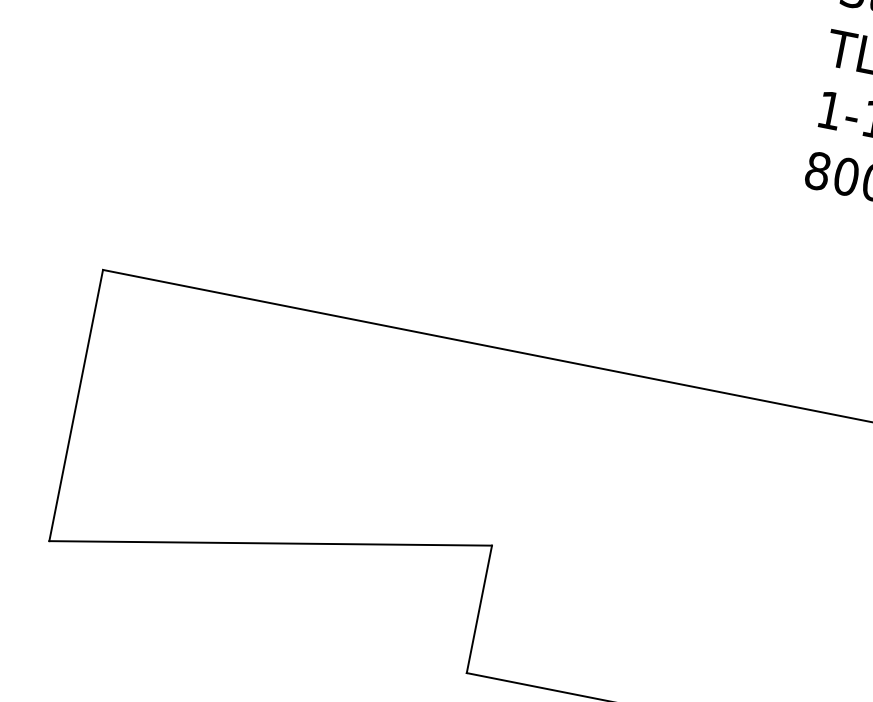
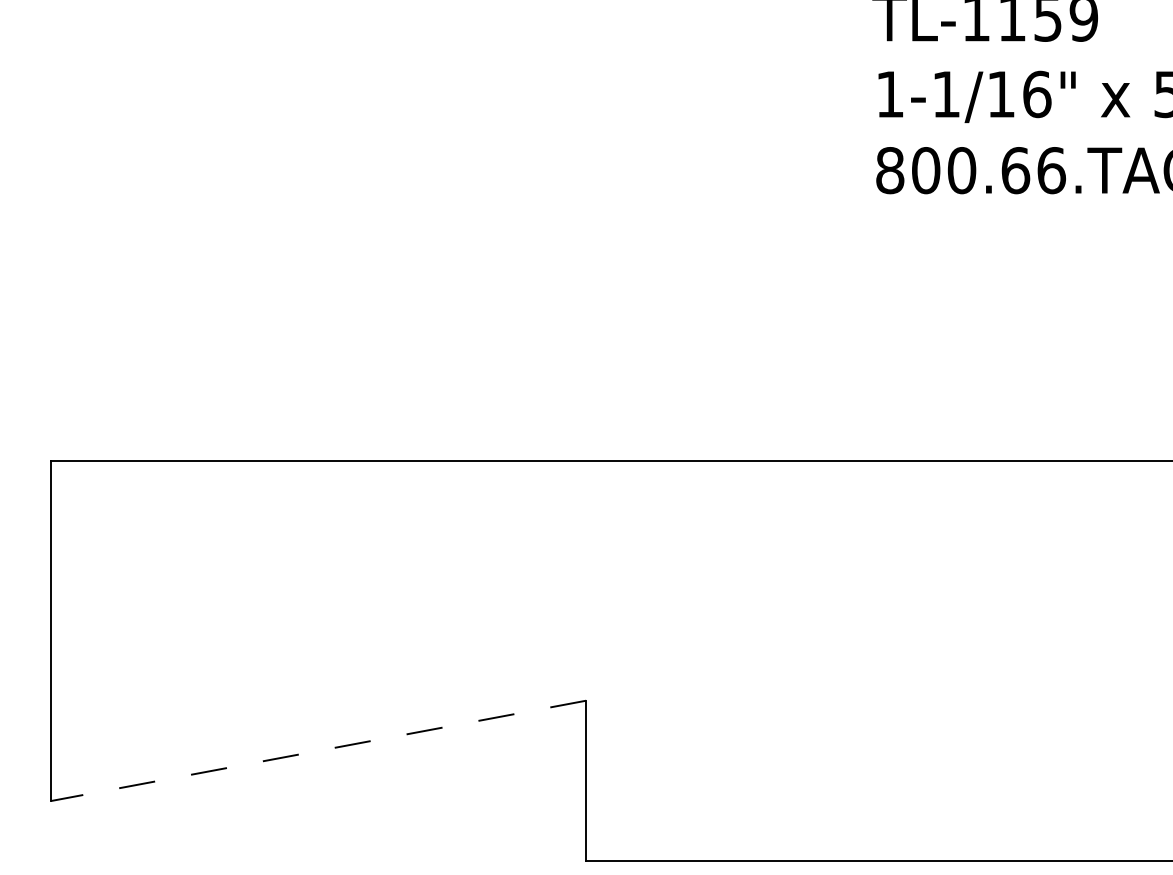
line: (269, 543) -> (317, 751), solid -> dashed

